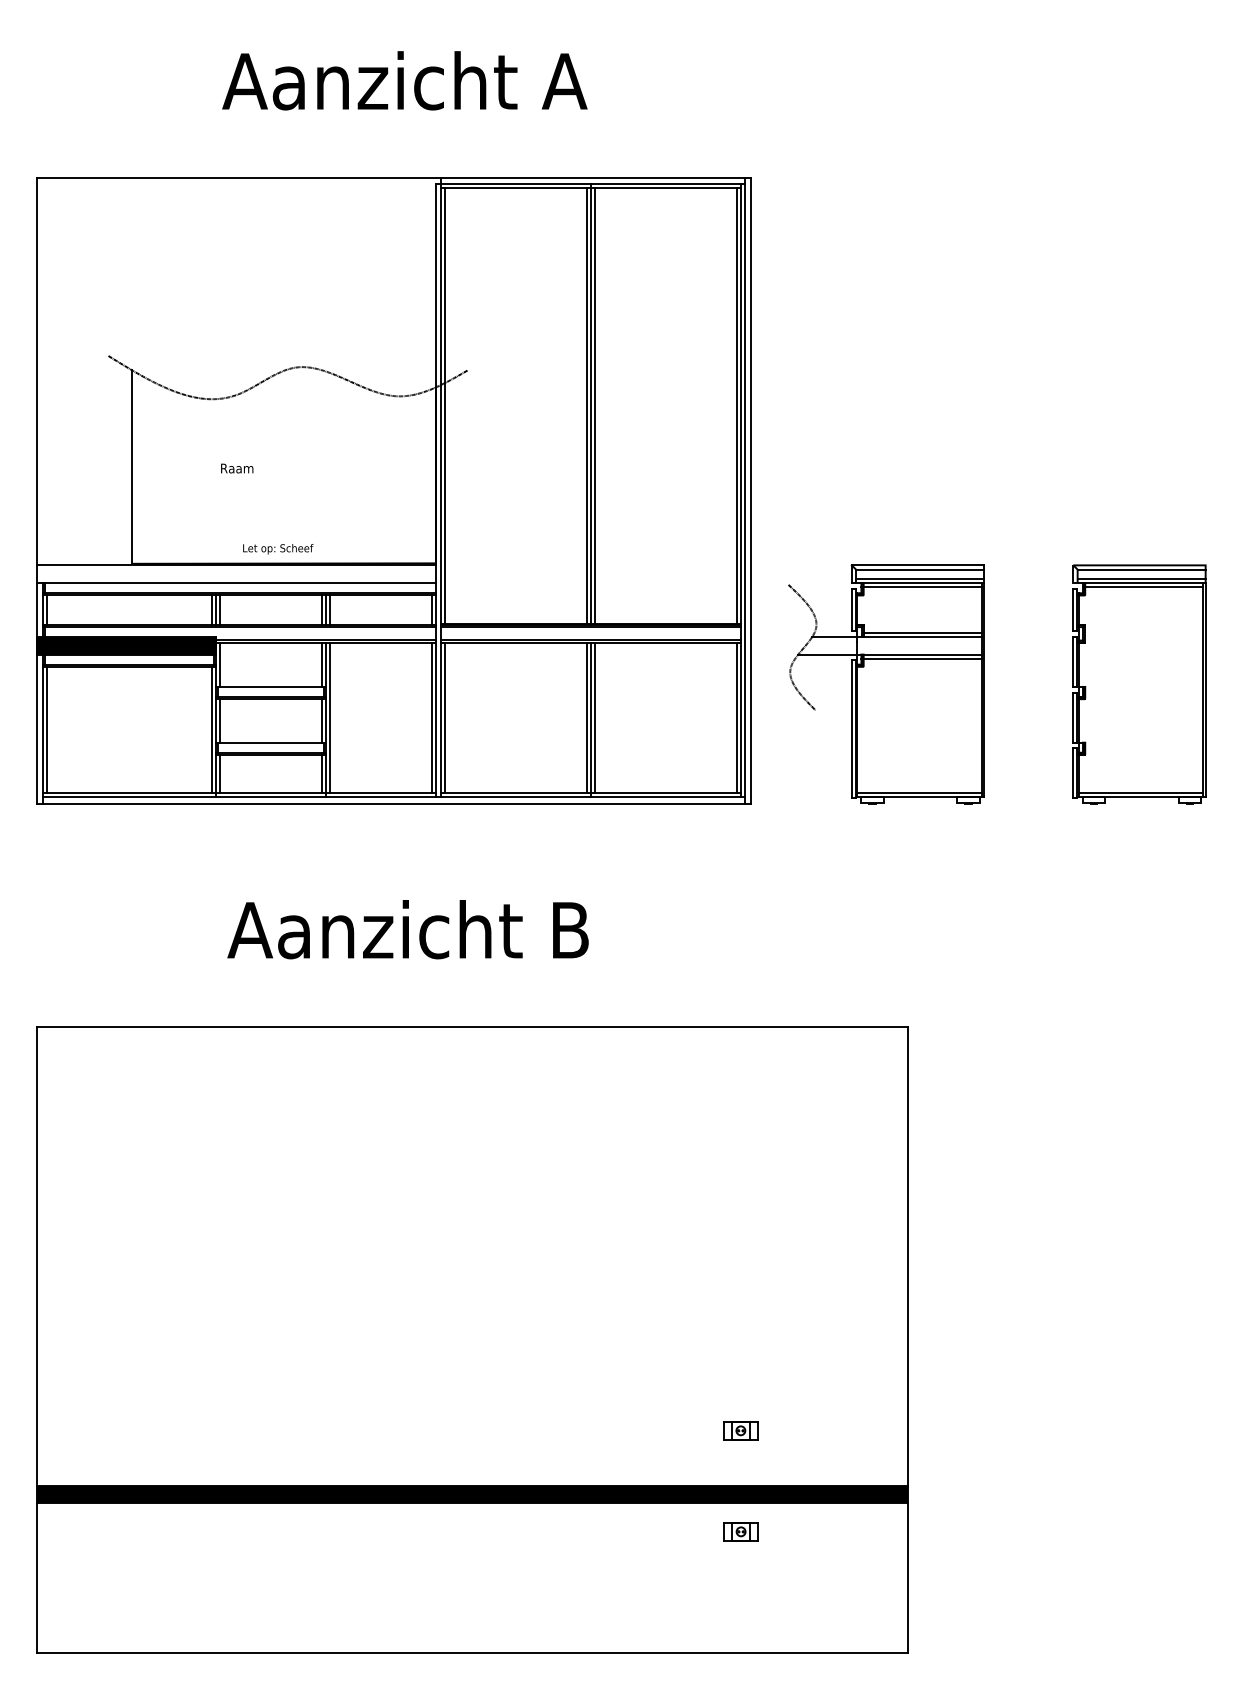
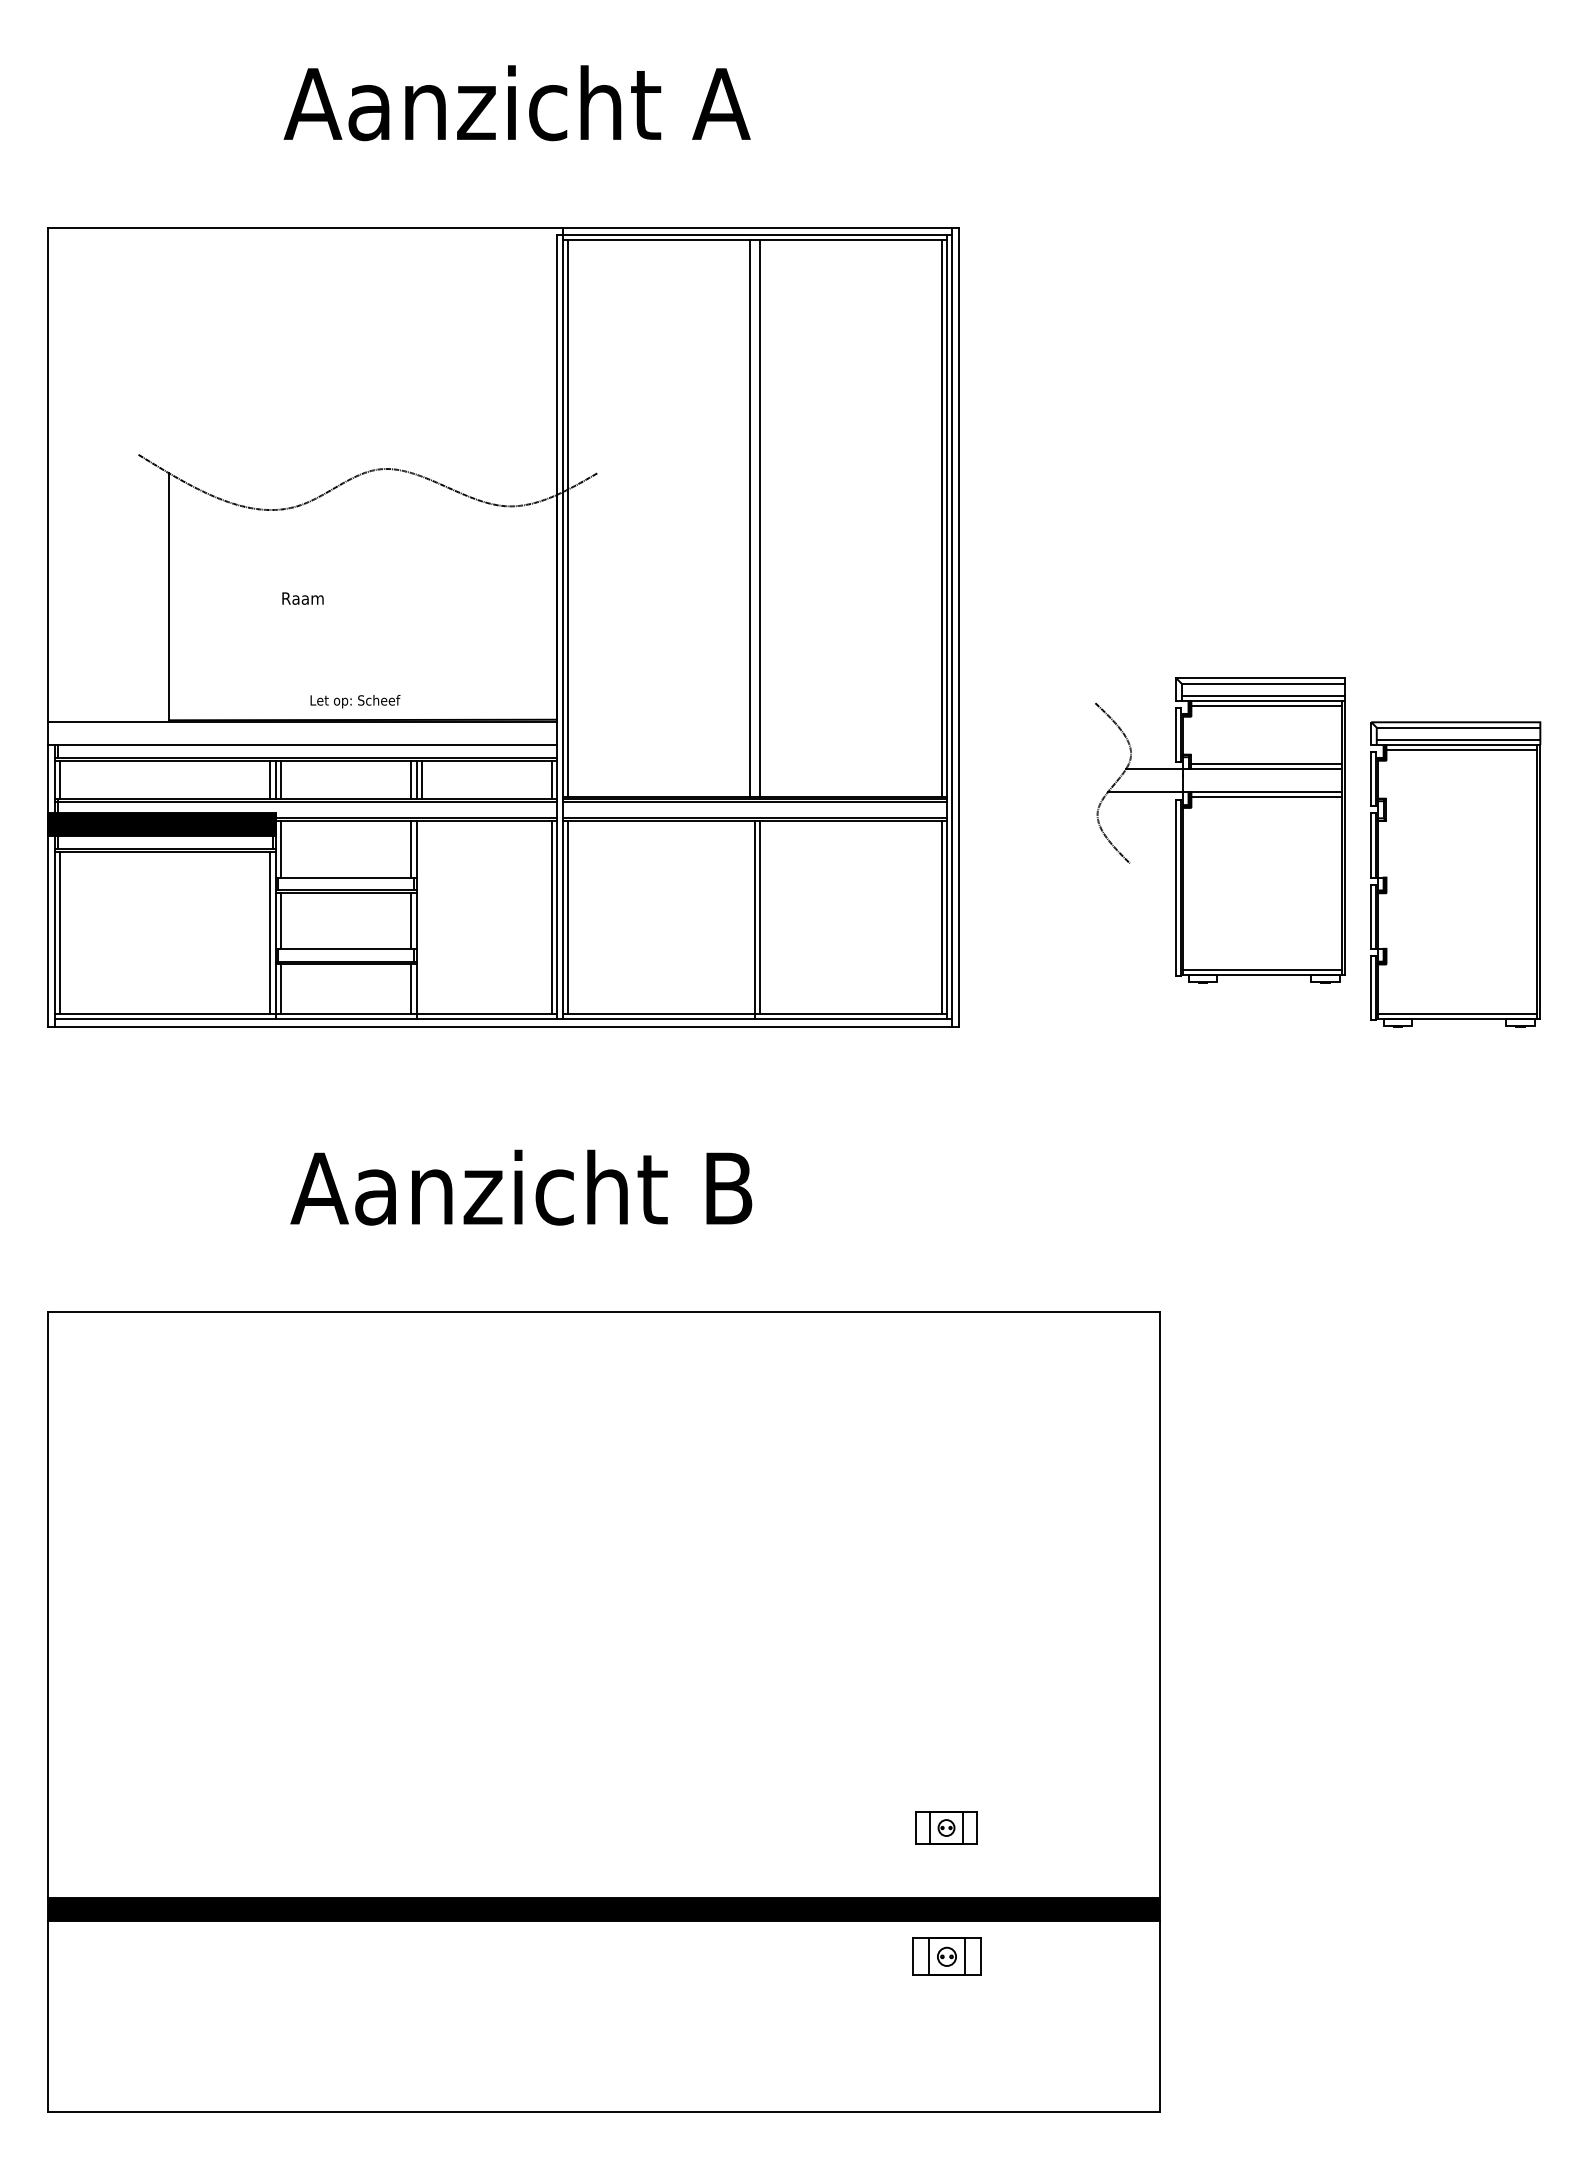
line: (590, 404) -> (754, 516), removed
part: (886, 684) -> (1220, 830), moved
line: (329, 717) -> (421, 916), removed
line: (586, 717) -> (749, 916), removed
part: (740, 1430) -> (946, 1827), size x1.4
part: (740, 1532) -> (946, 1957), size x1.6

